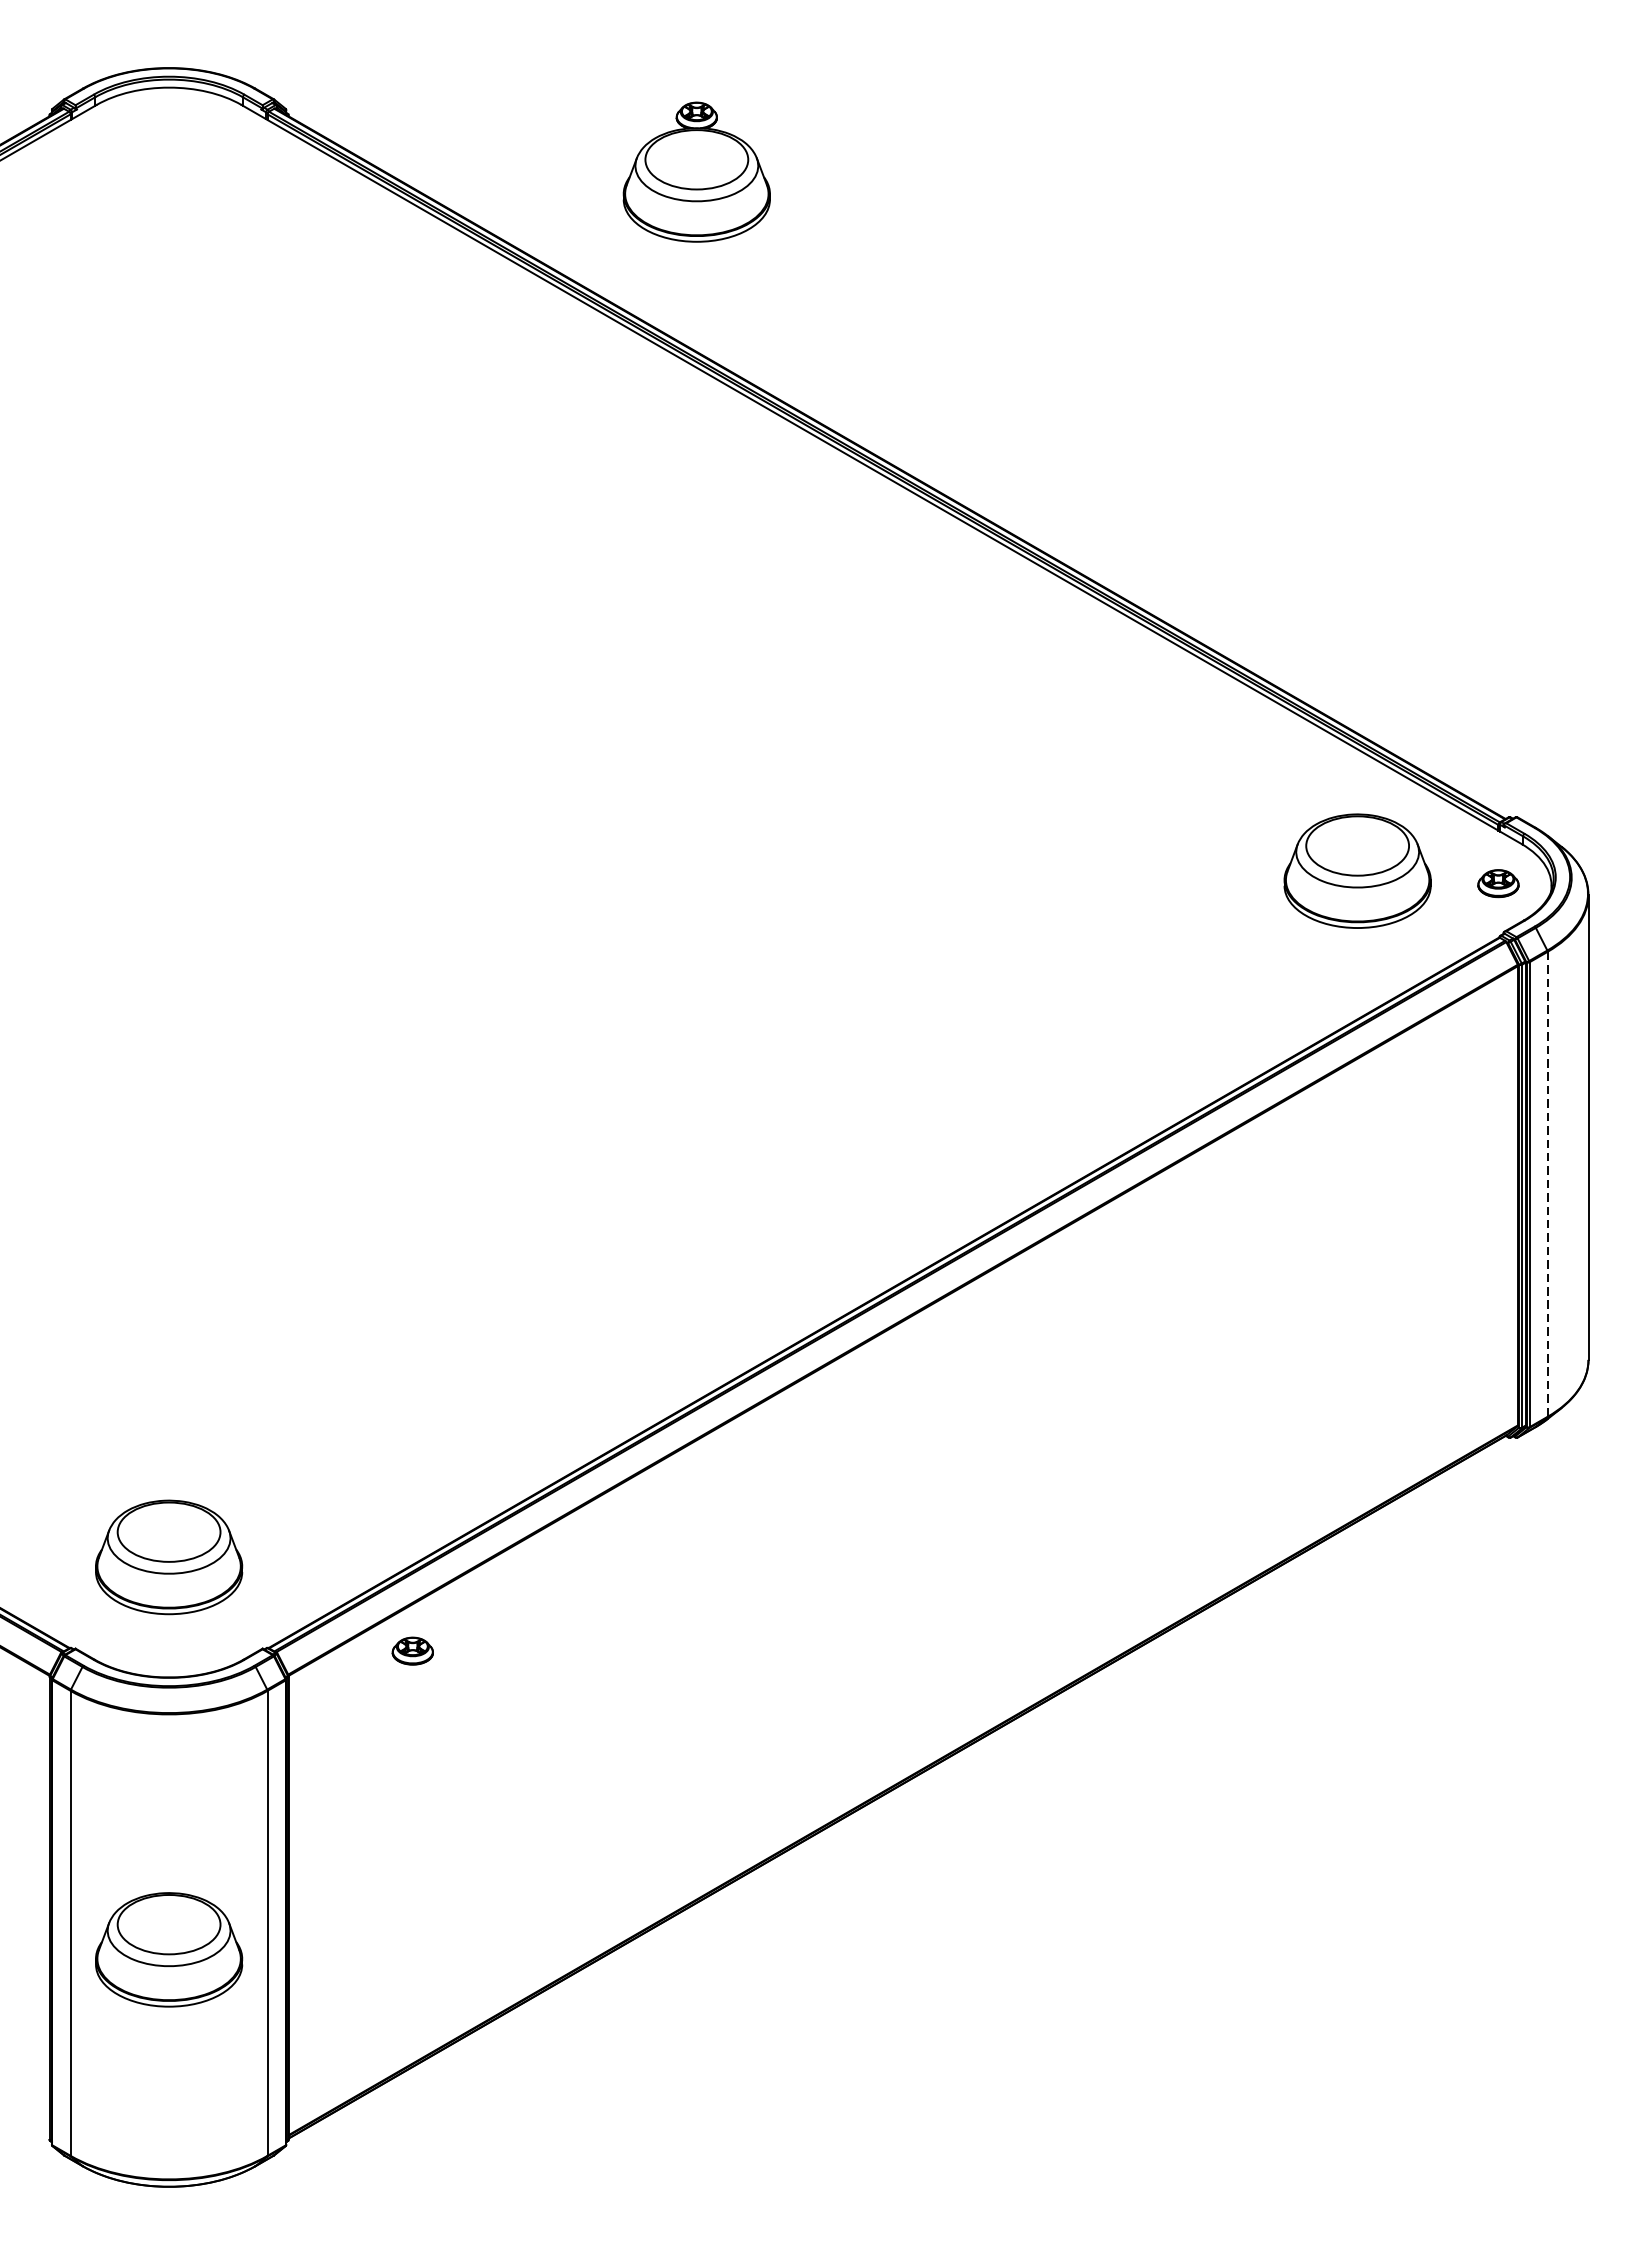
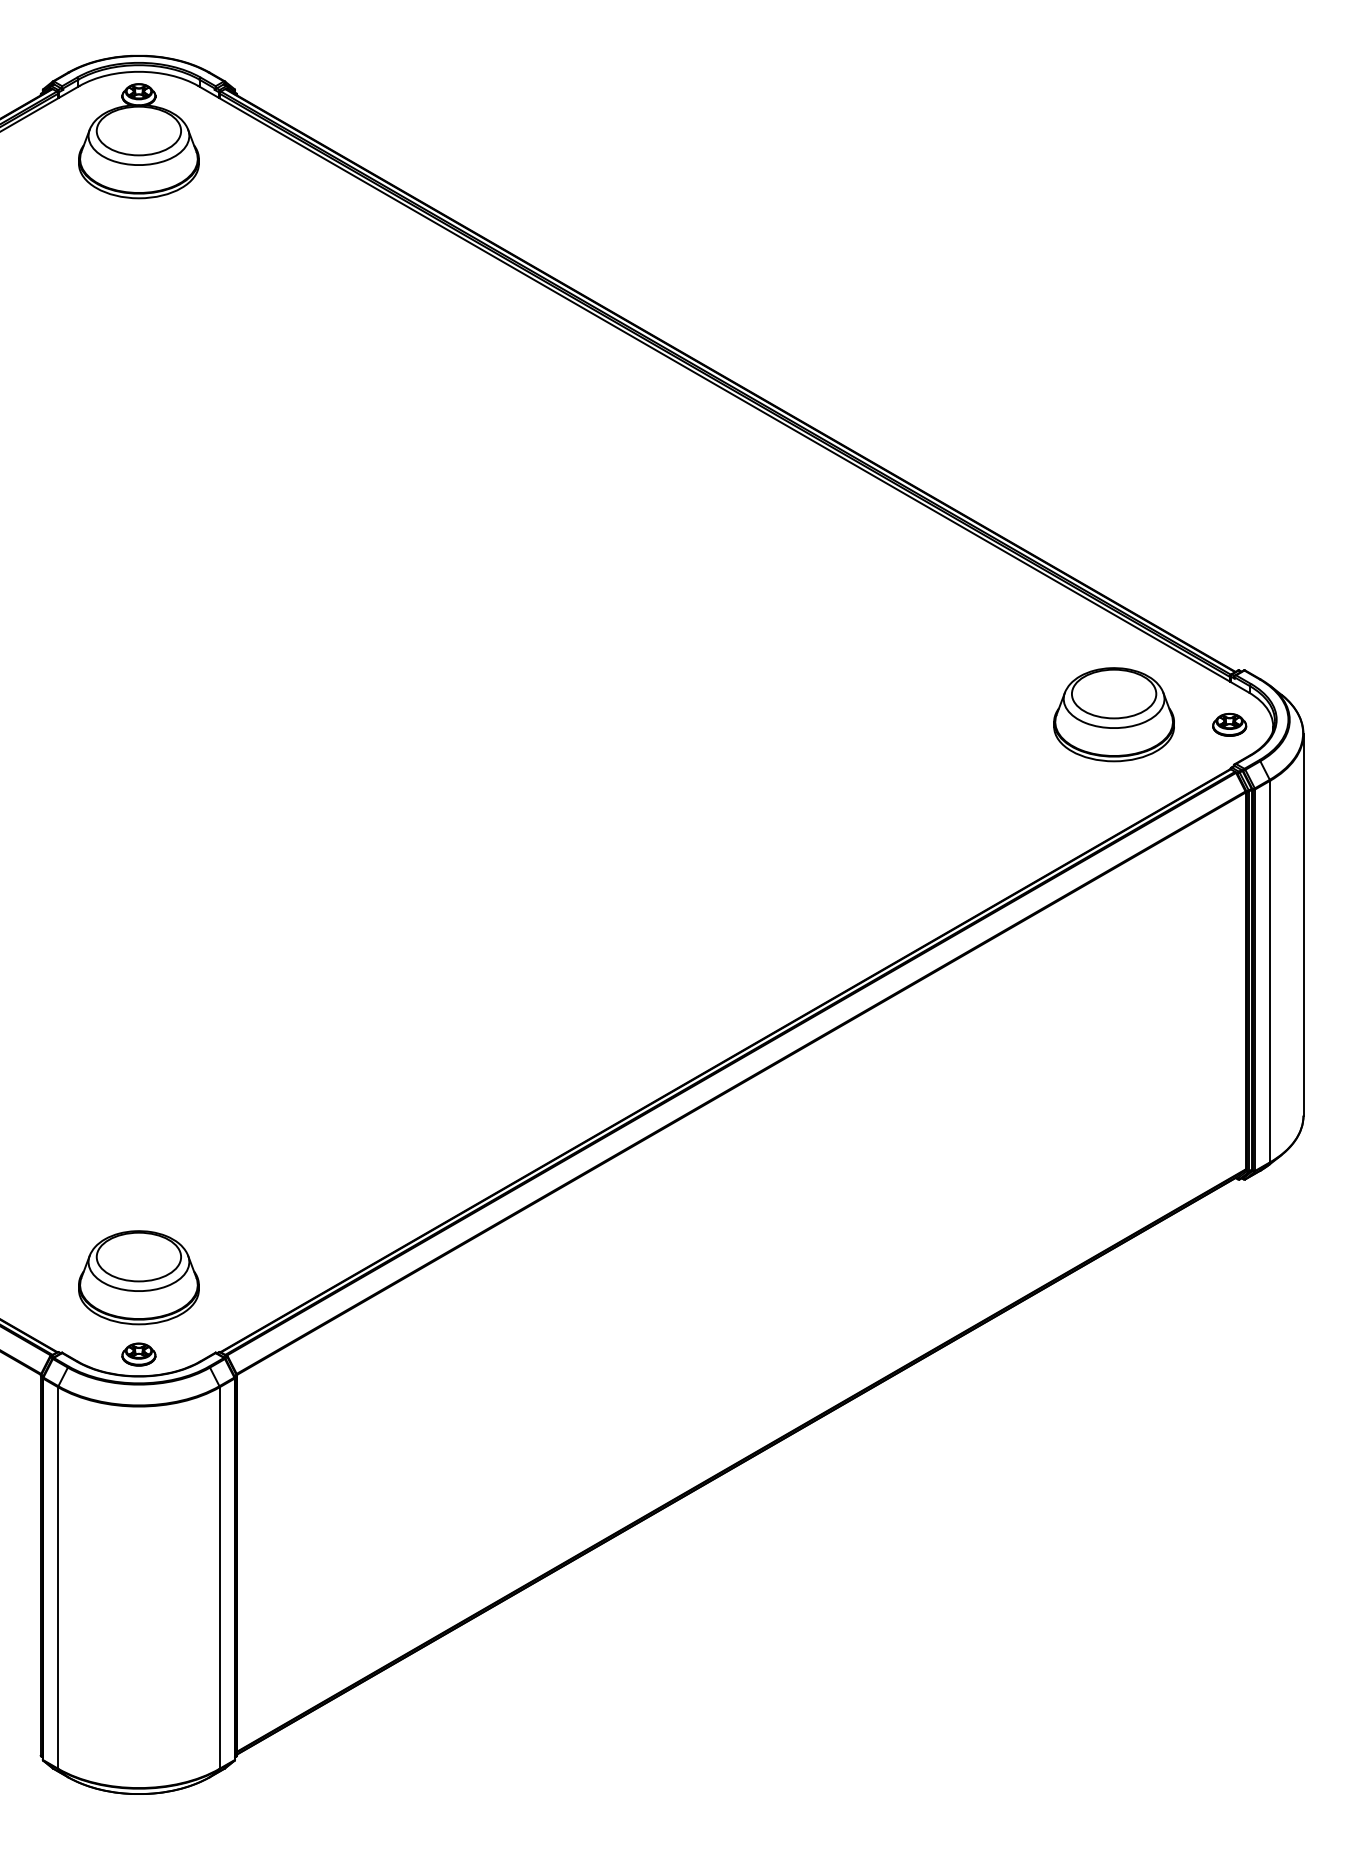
part: (696, 172) -> (138, 141), moved
line: (1548, 1184) -> (1270, 971), dashed -> solid
part: (412, 1650) -> (138, 1354), moved
part: (168, 1949) -> (138, 1599), removed

